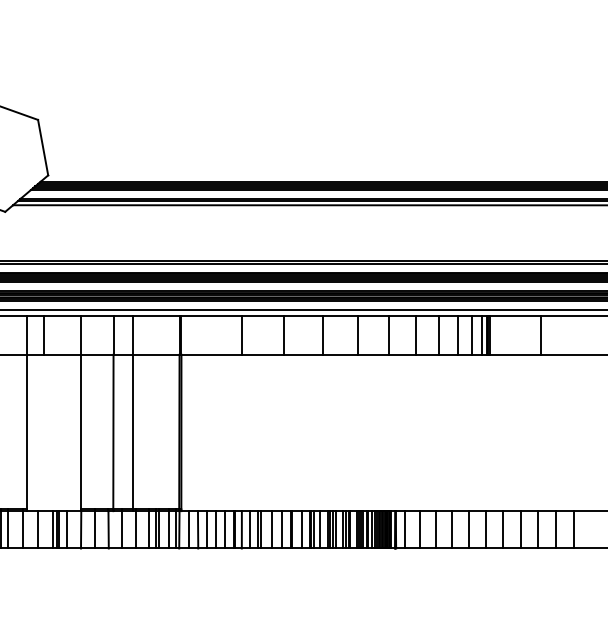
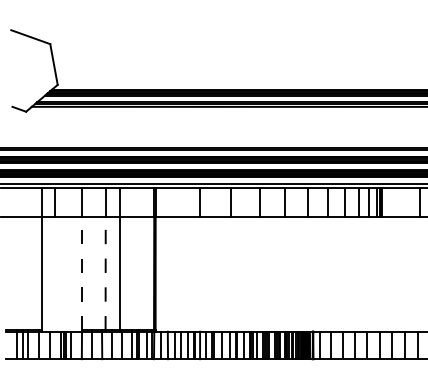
line: (81, 431) -> (82, 273), solid -> dashed
line: (113, 431) -> (105, 273), solid -> dashed

